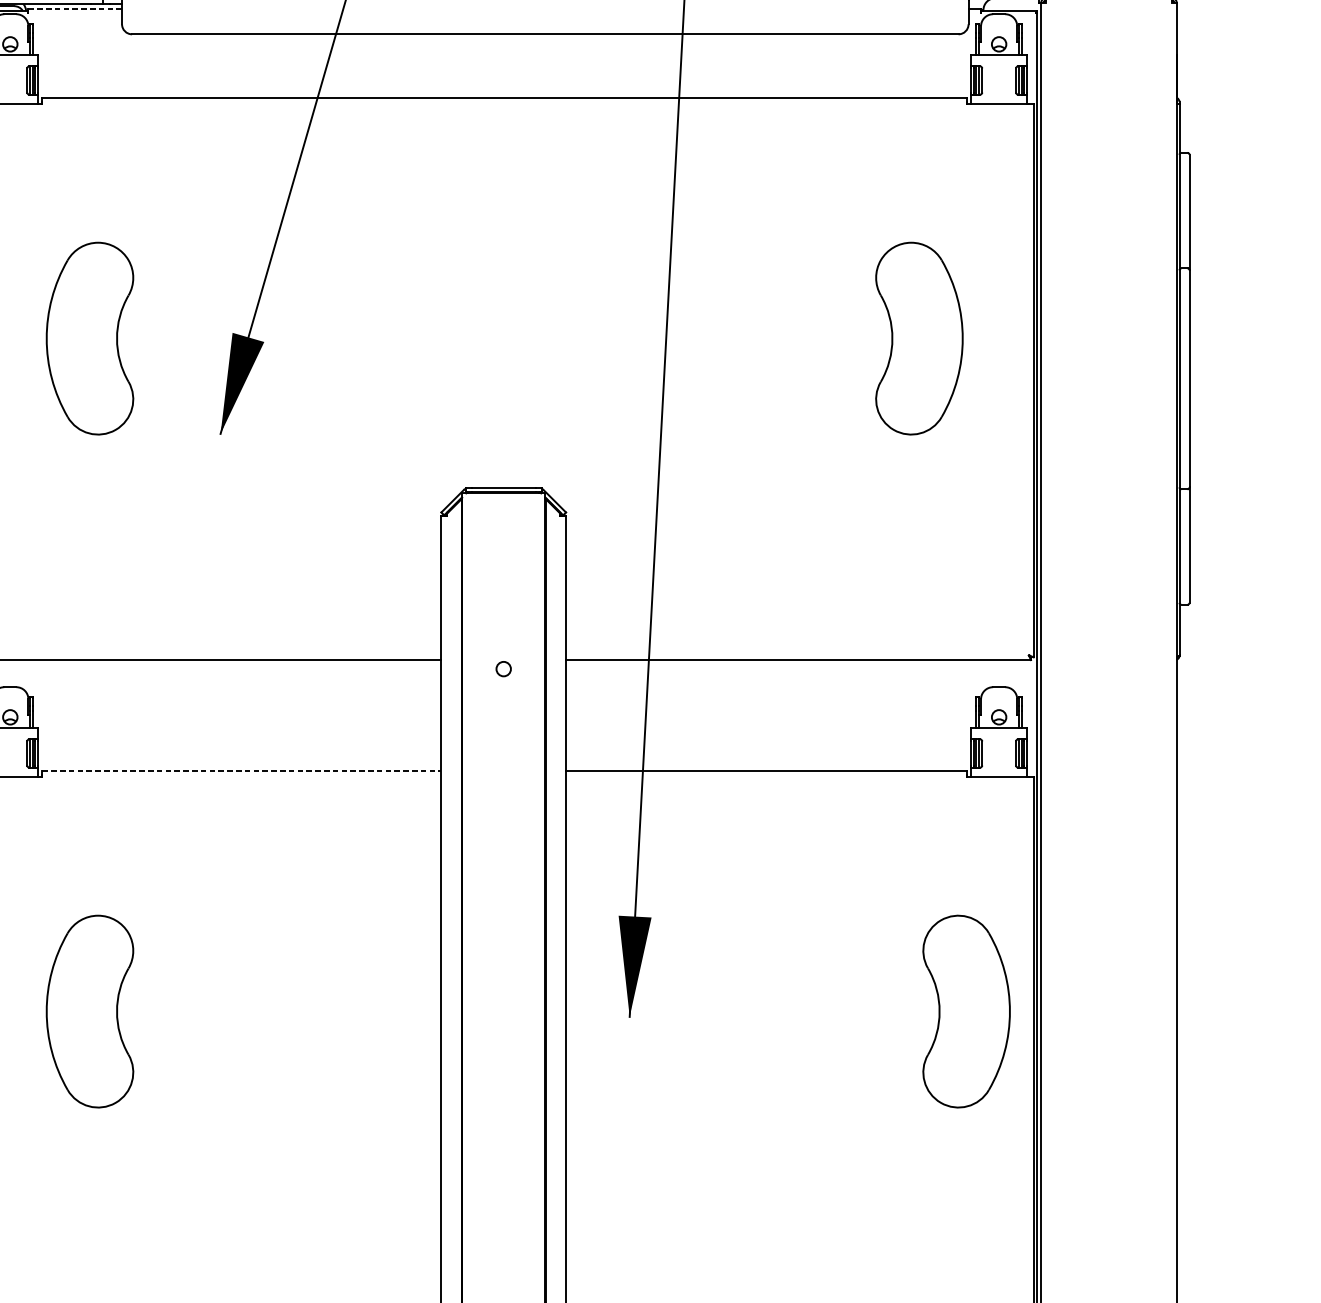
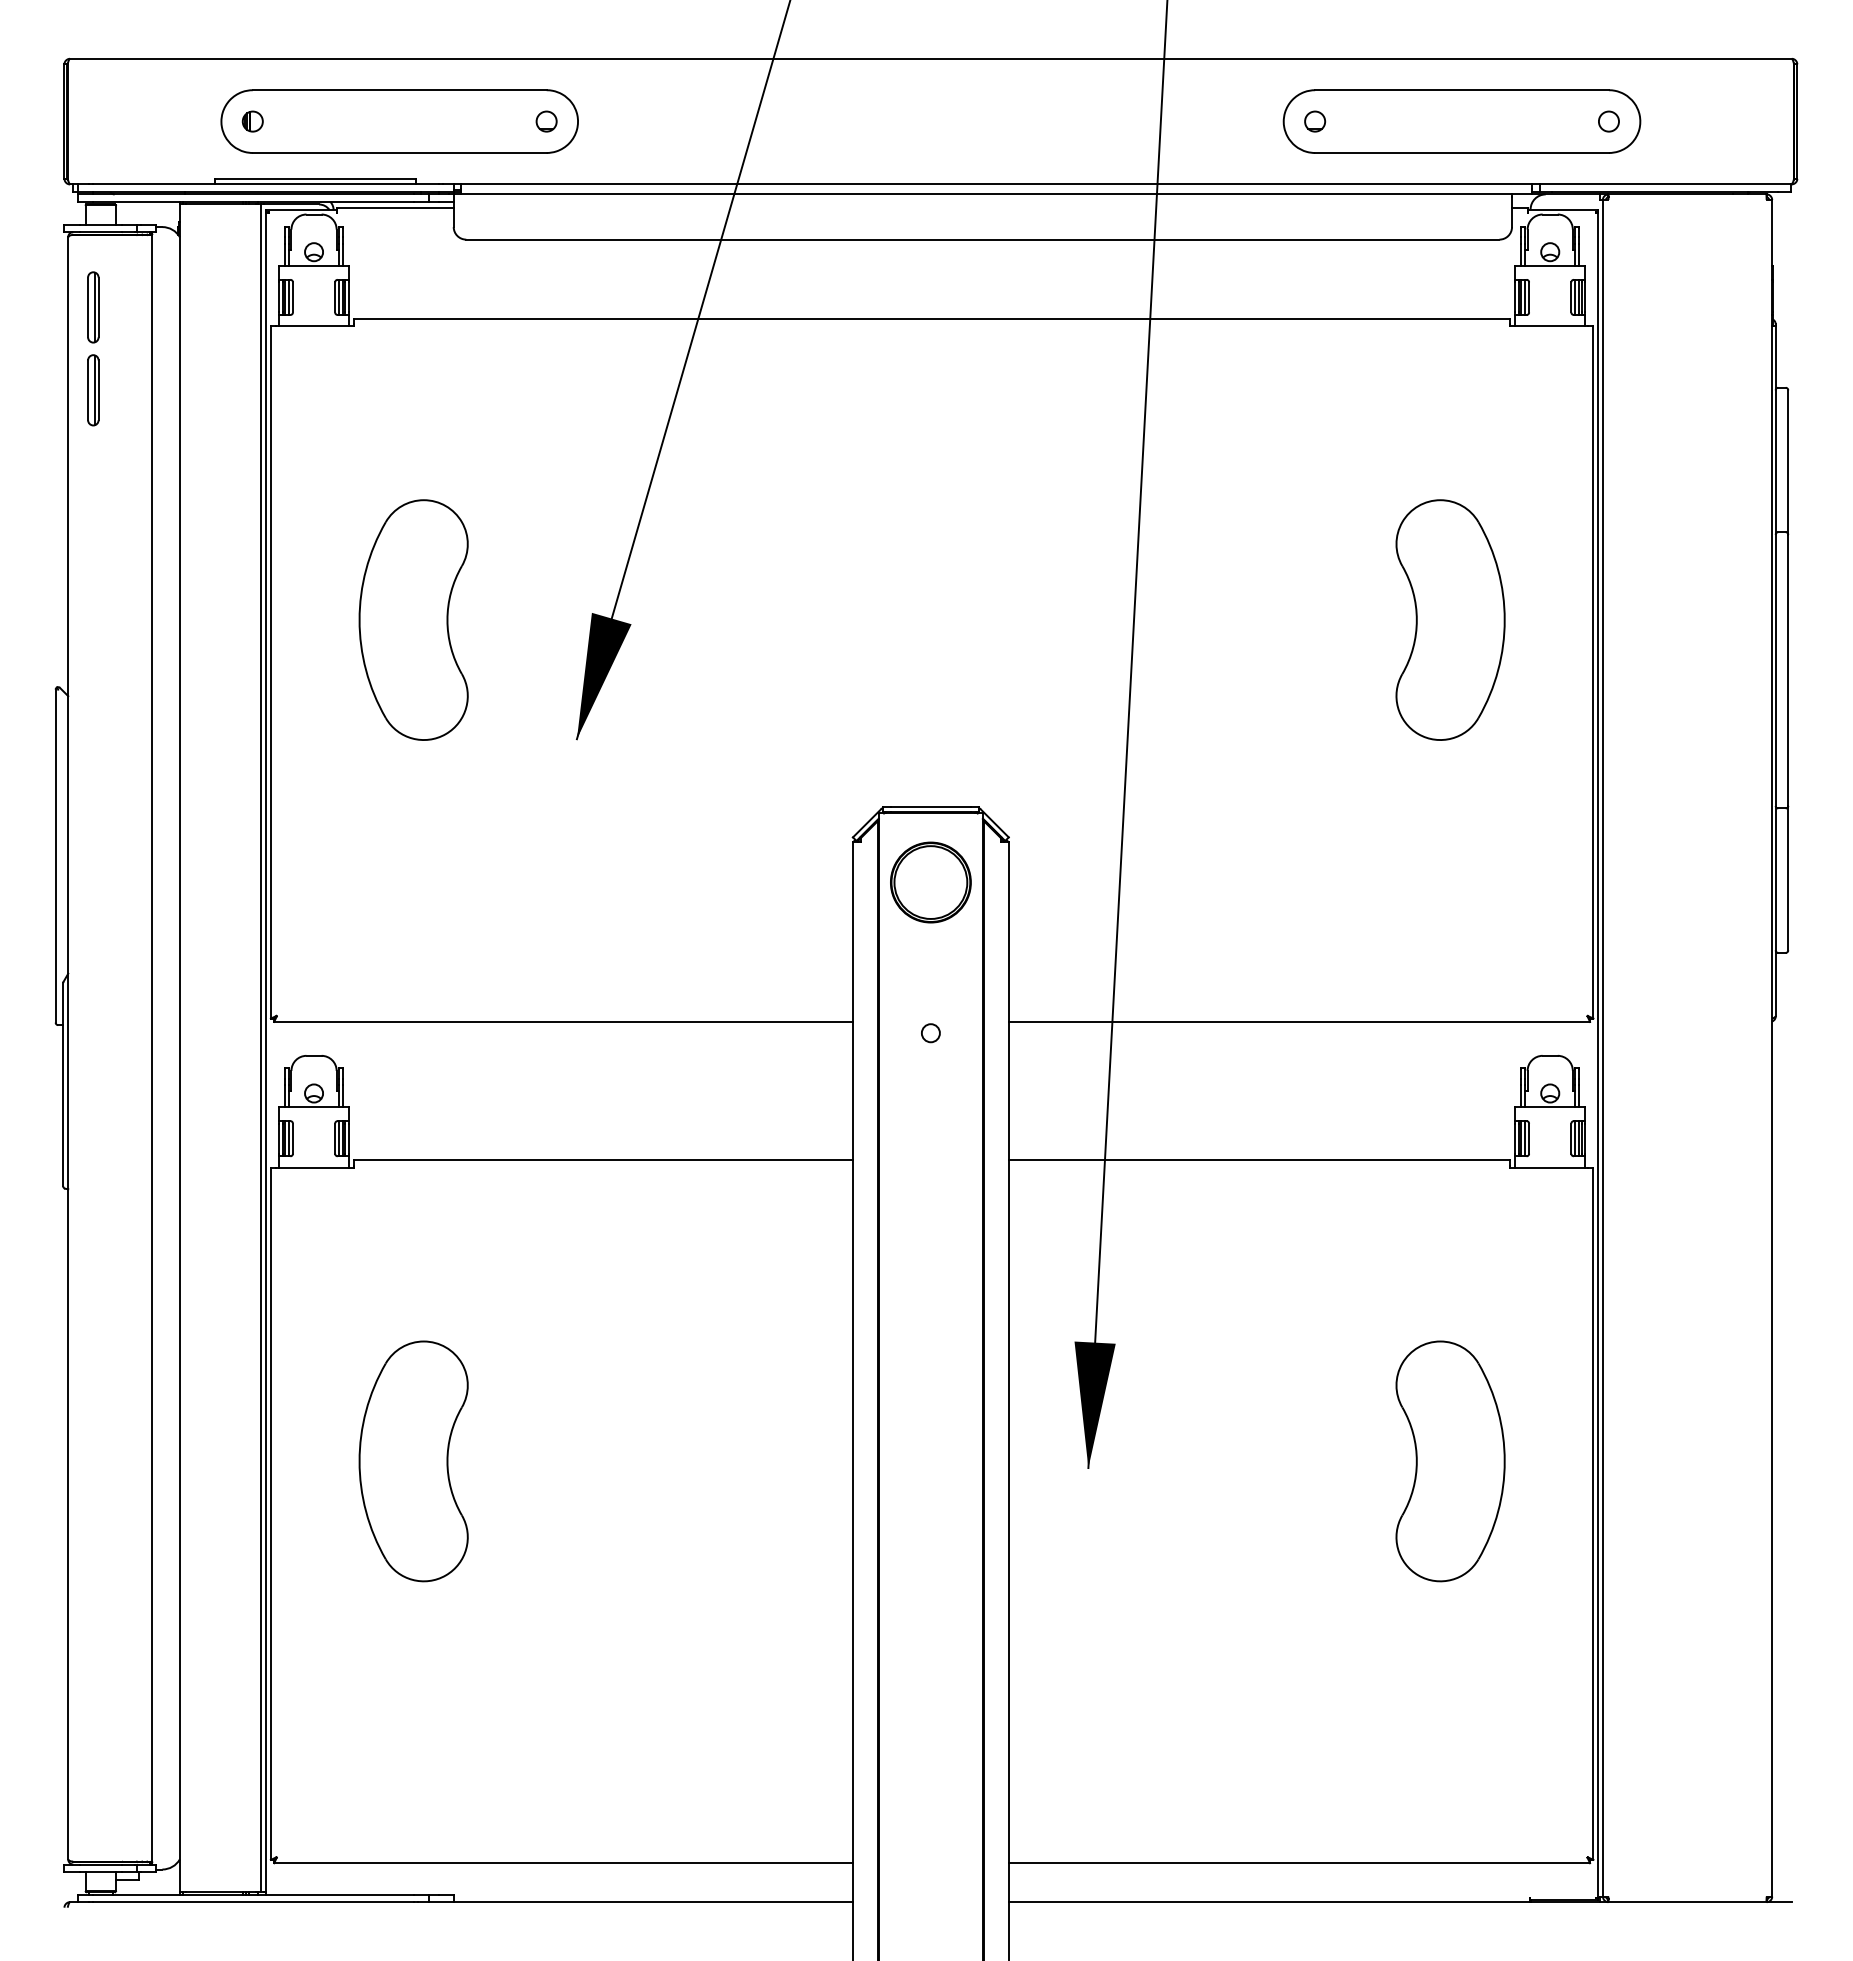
line: (75, 9) -> (395, 208), dashed -> solid
part: (503, 548) -> (930, 882), added
line: (242, 770) -> (604, 1160), dashed -> solid
part: (966, 1011) -> (1450, 1461), moved

